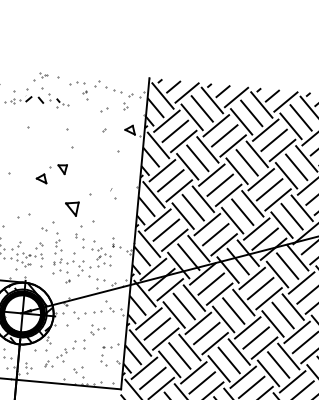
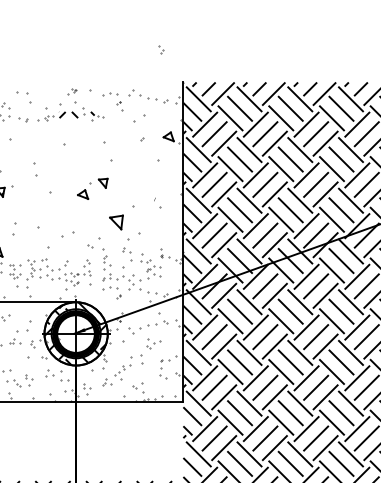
part: (40, 77) -> (72, 91), size x0.6
part: (125, 106) -> (161, 49), moved
part: (104, 109) -> (140, 118), size x1.6

